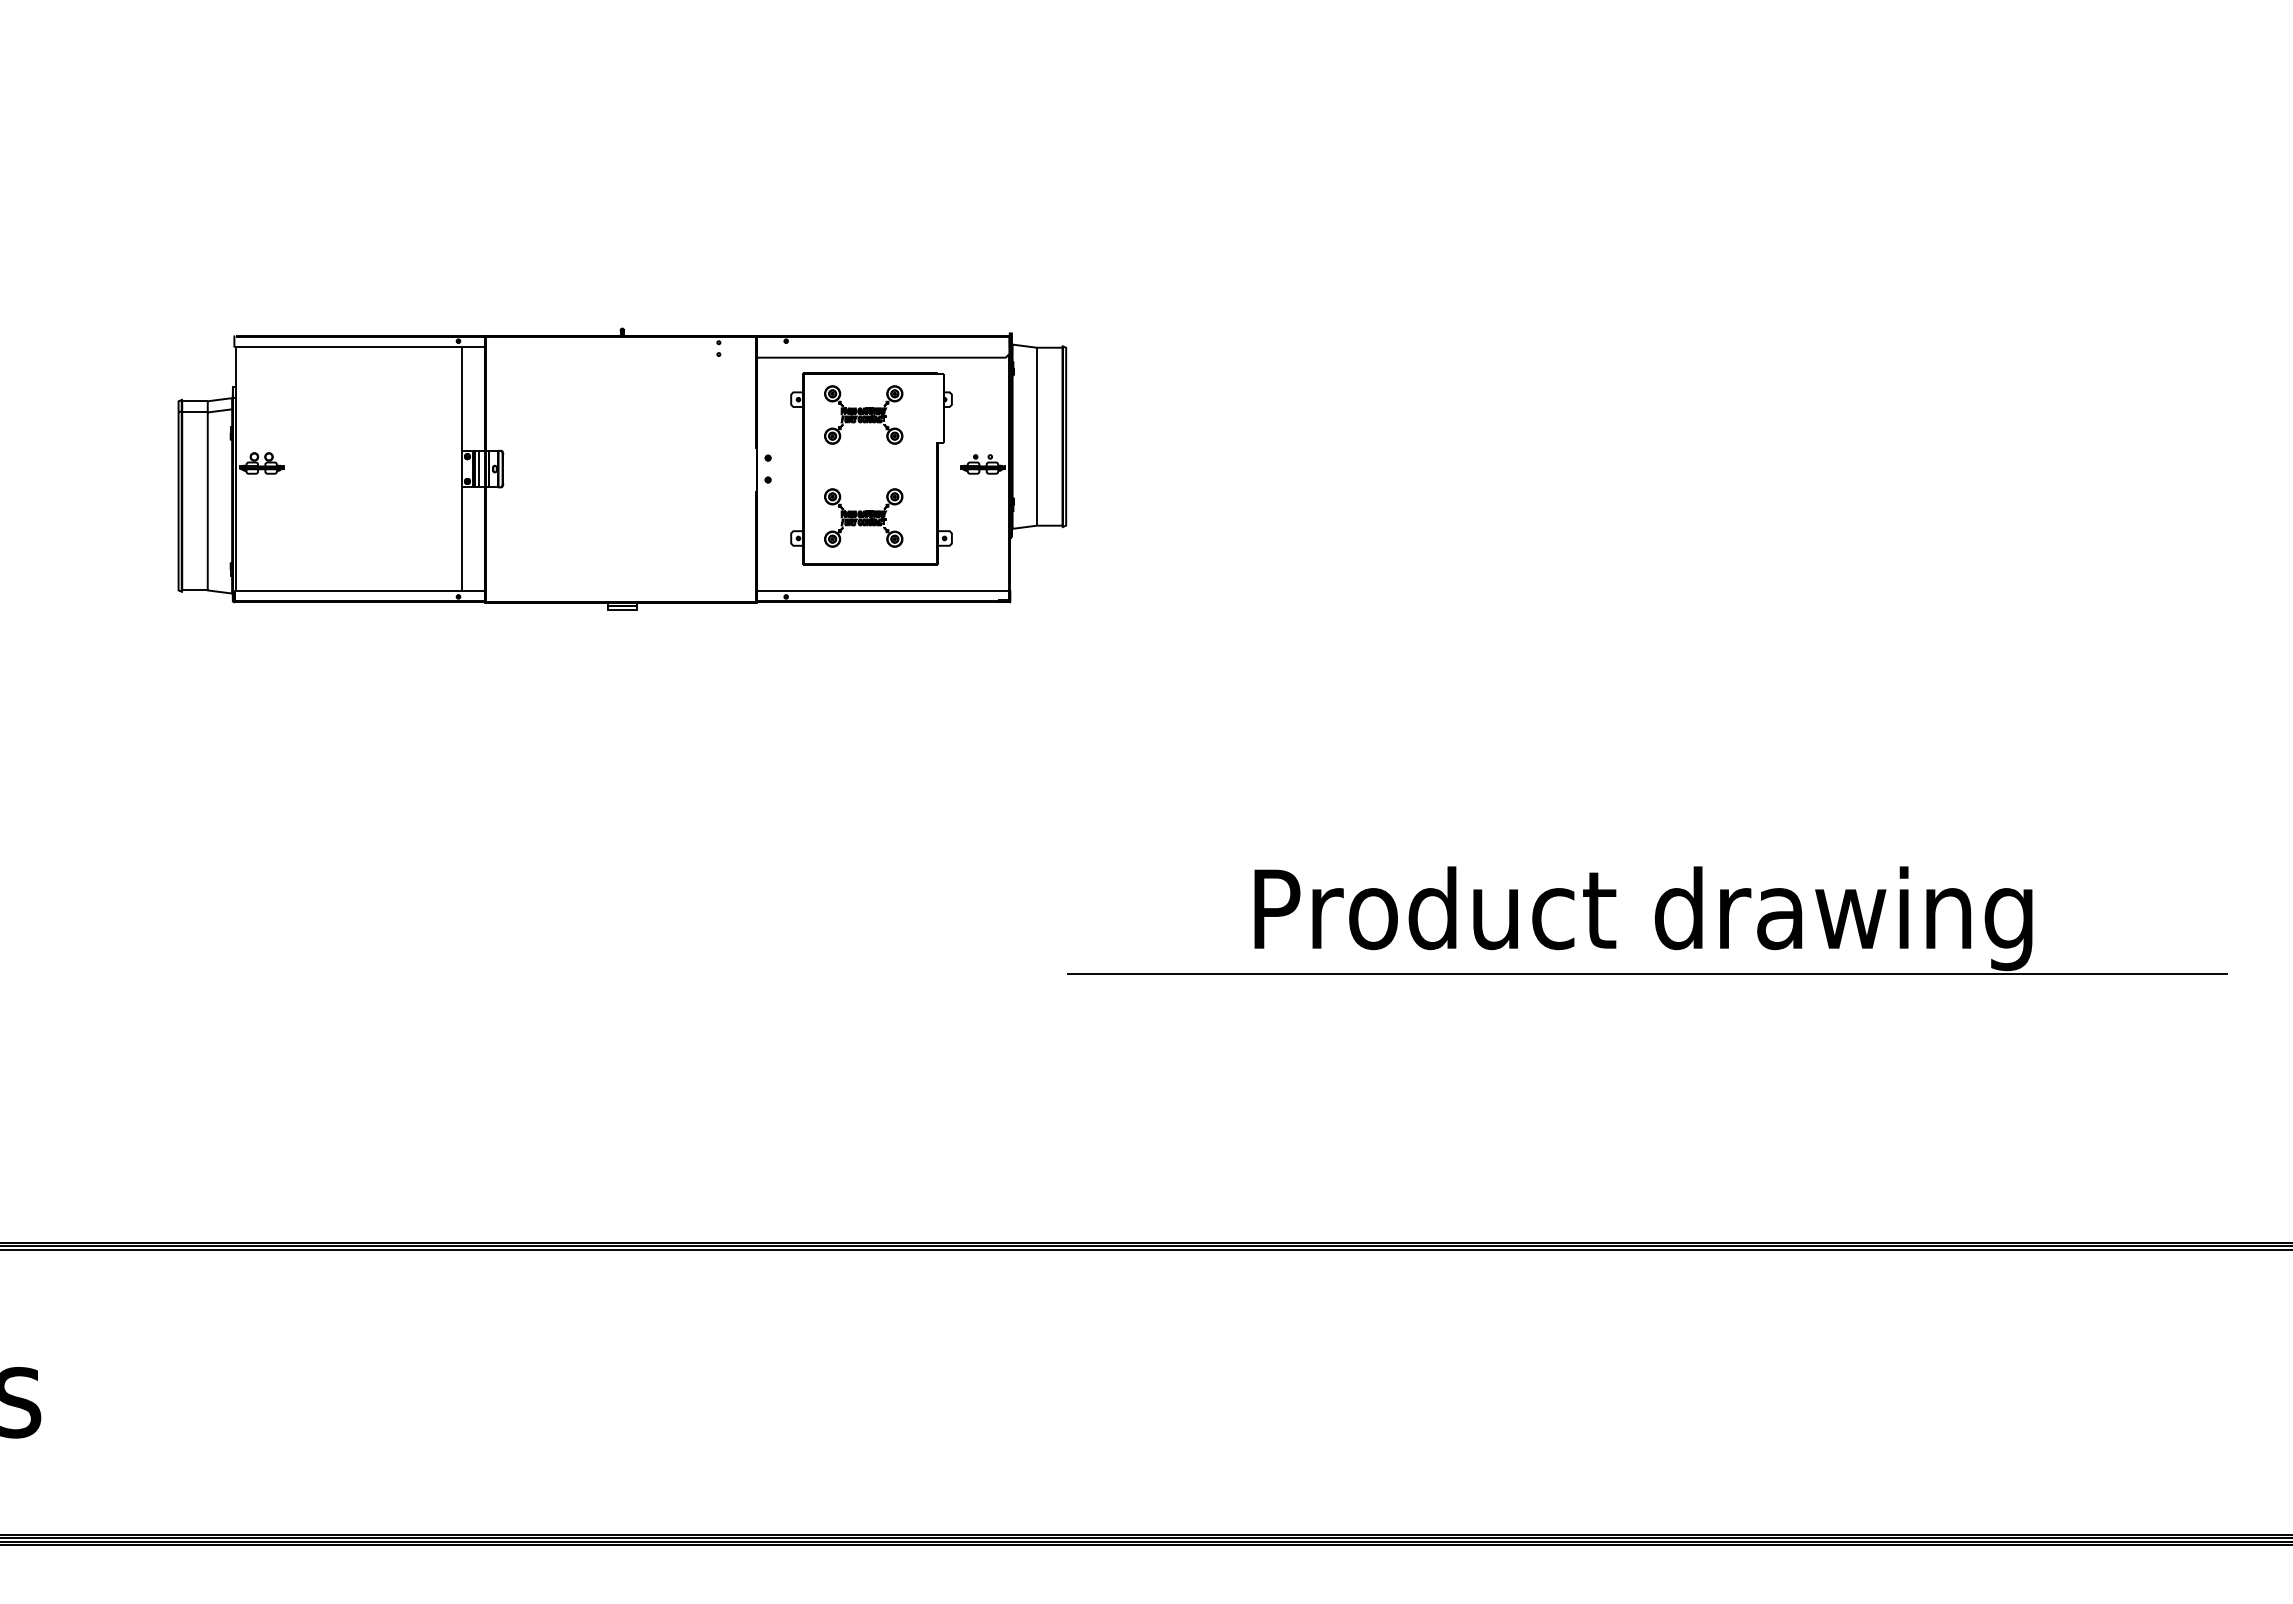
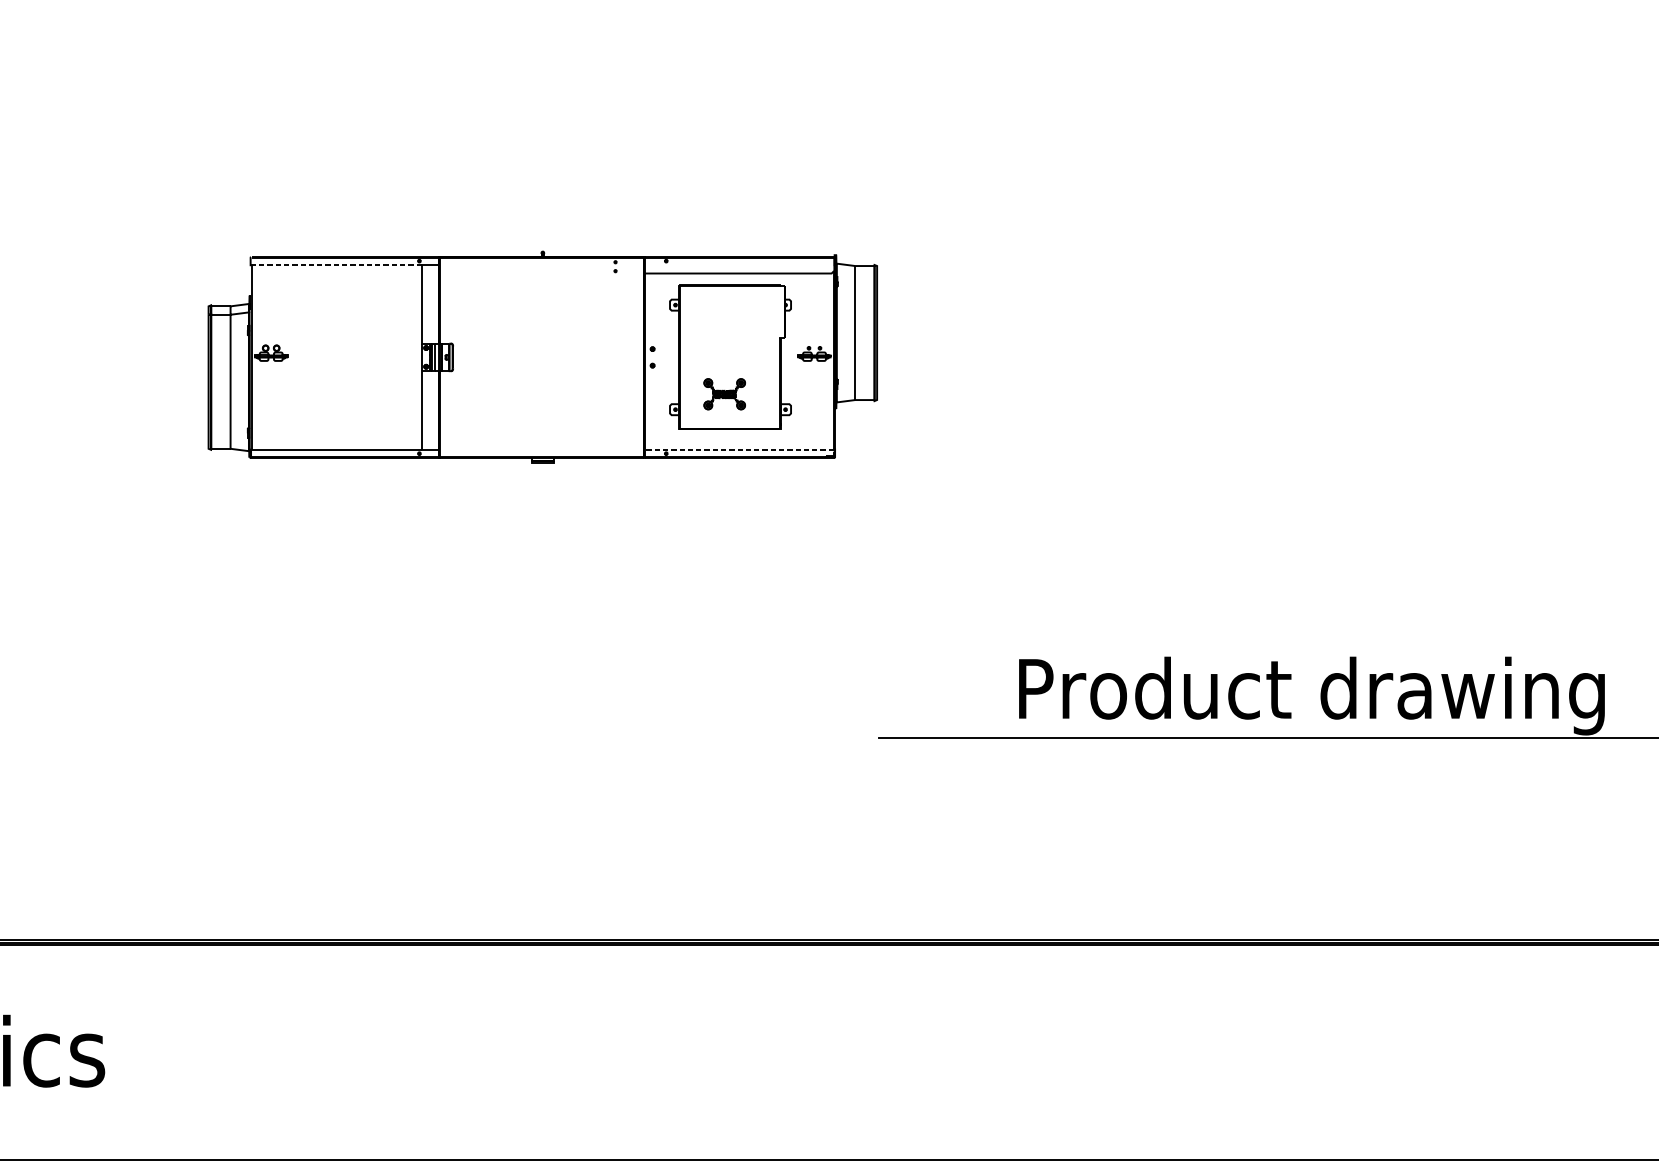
line: (347, 346) -> (335, 265), solid -> dashed
part: (863, 414) -> (724, 316), removed
part: (863, 517) -> (724, 393), size x0.7
line: (889, 591) -> (744, 449), solid -> dashed

